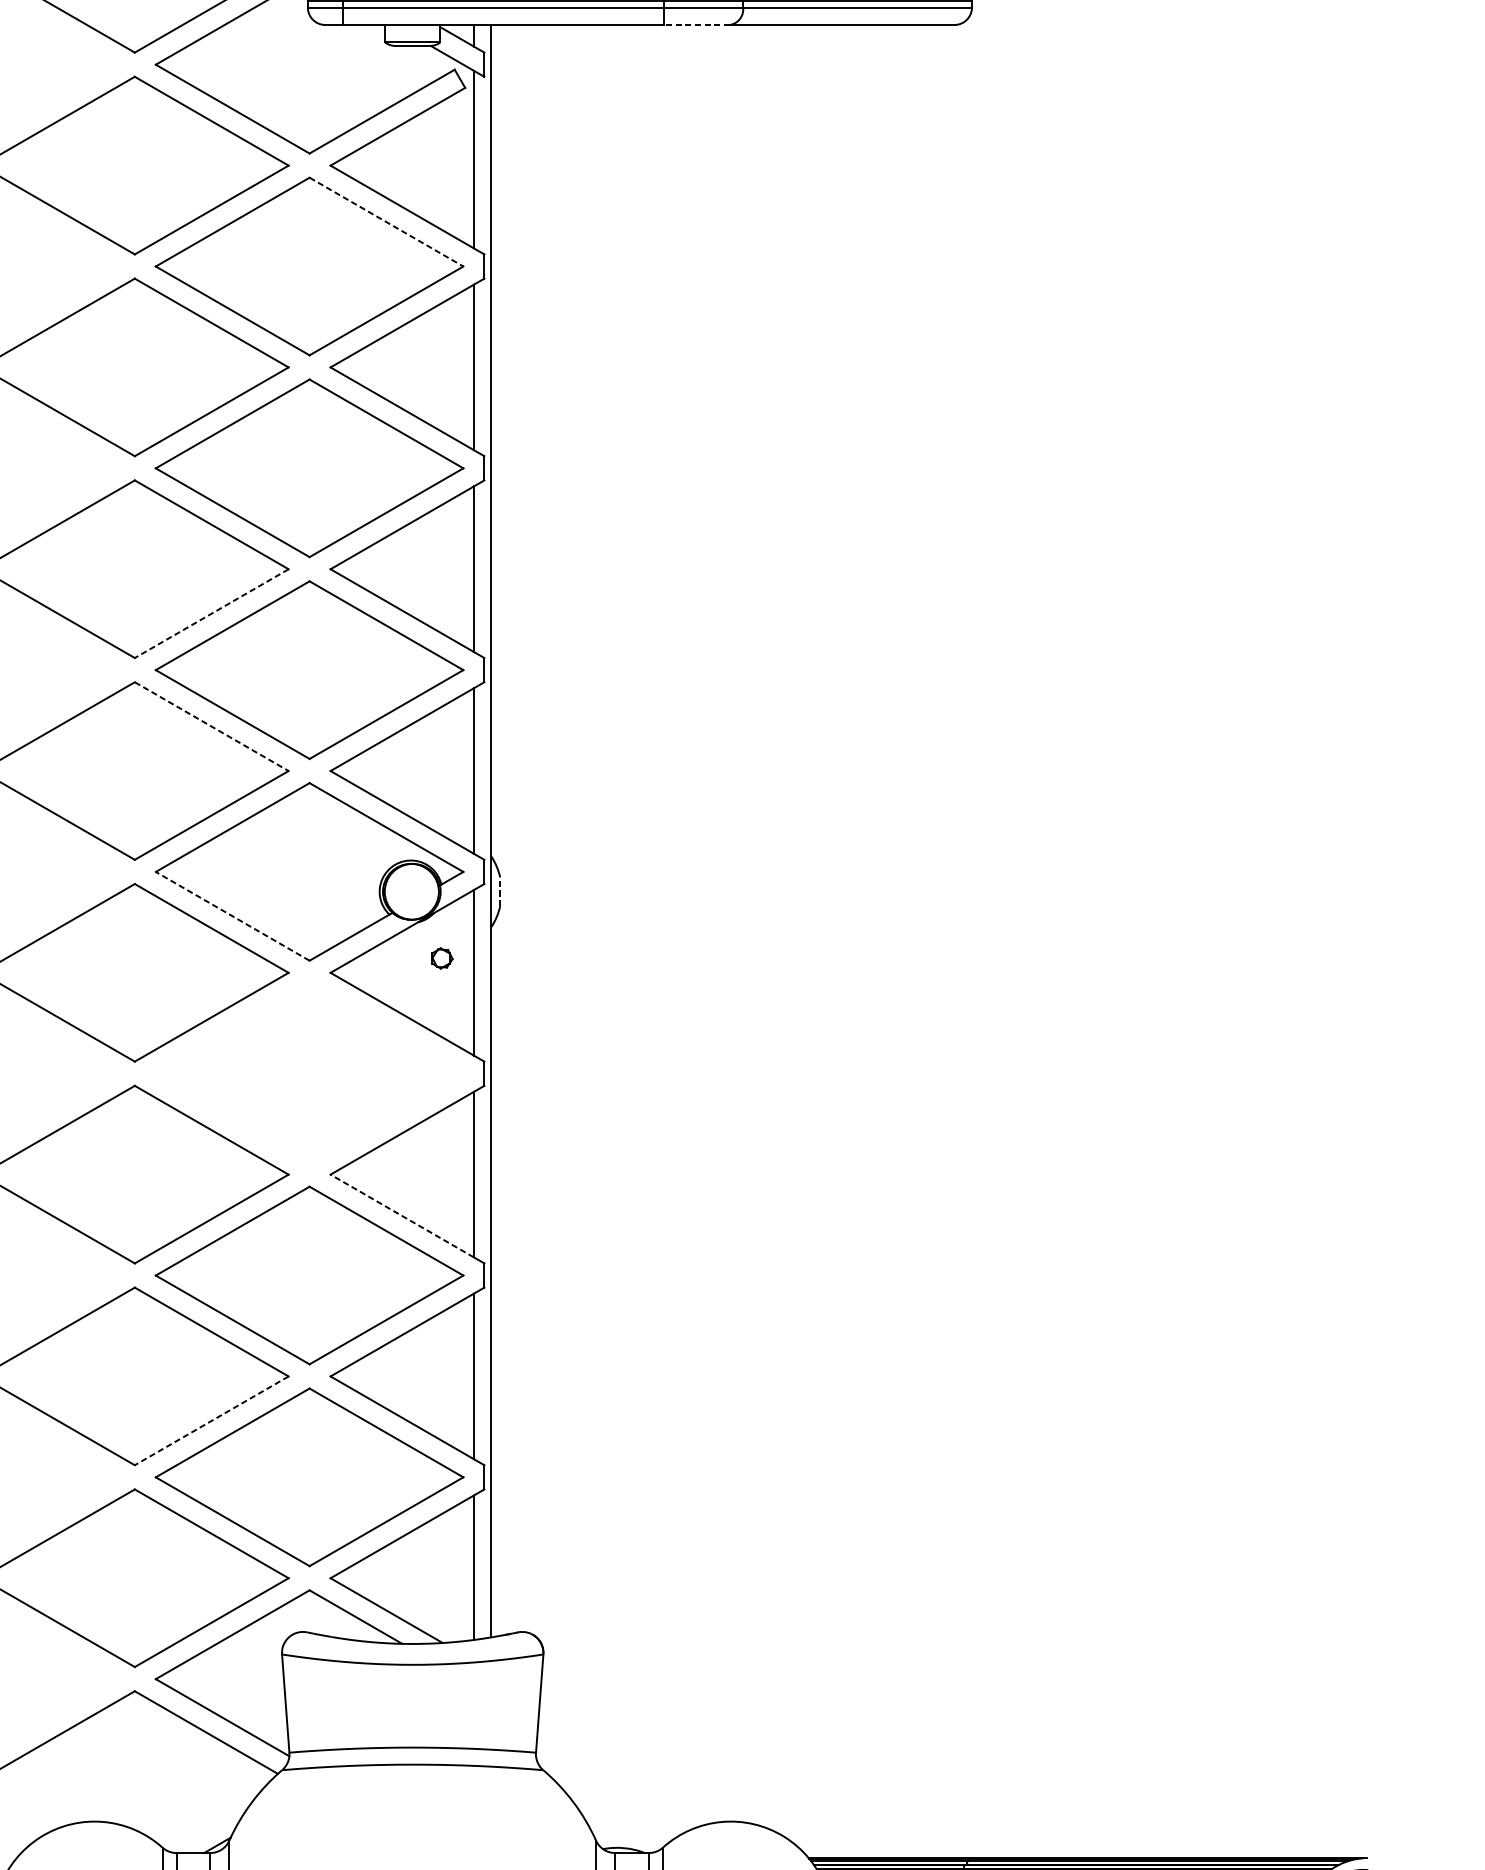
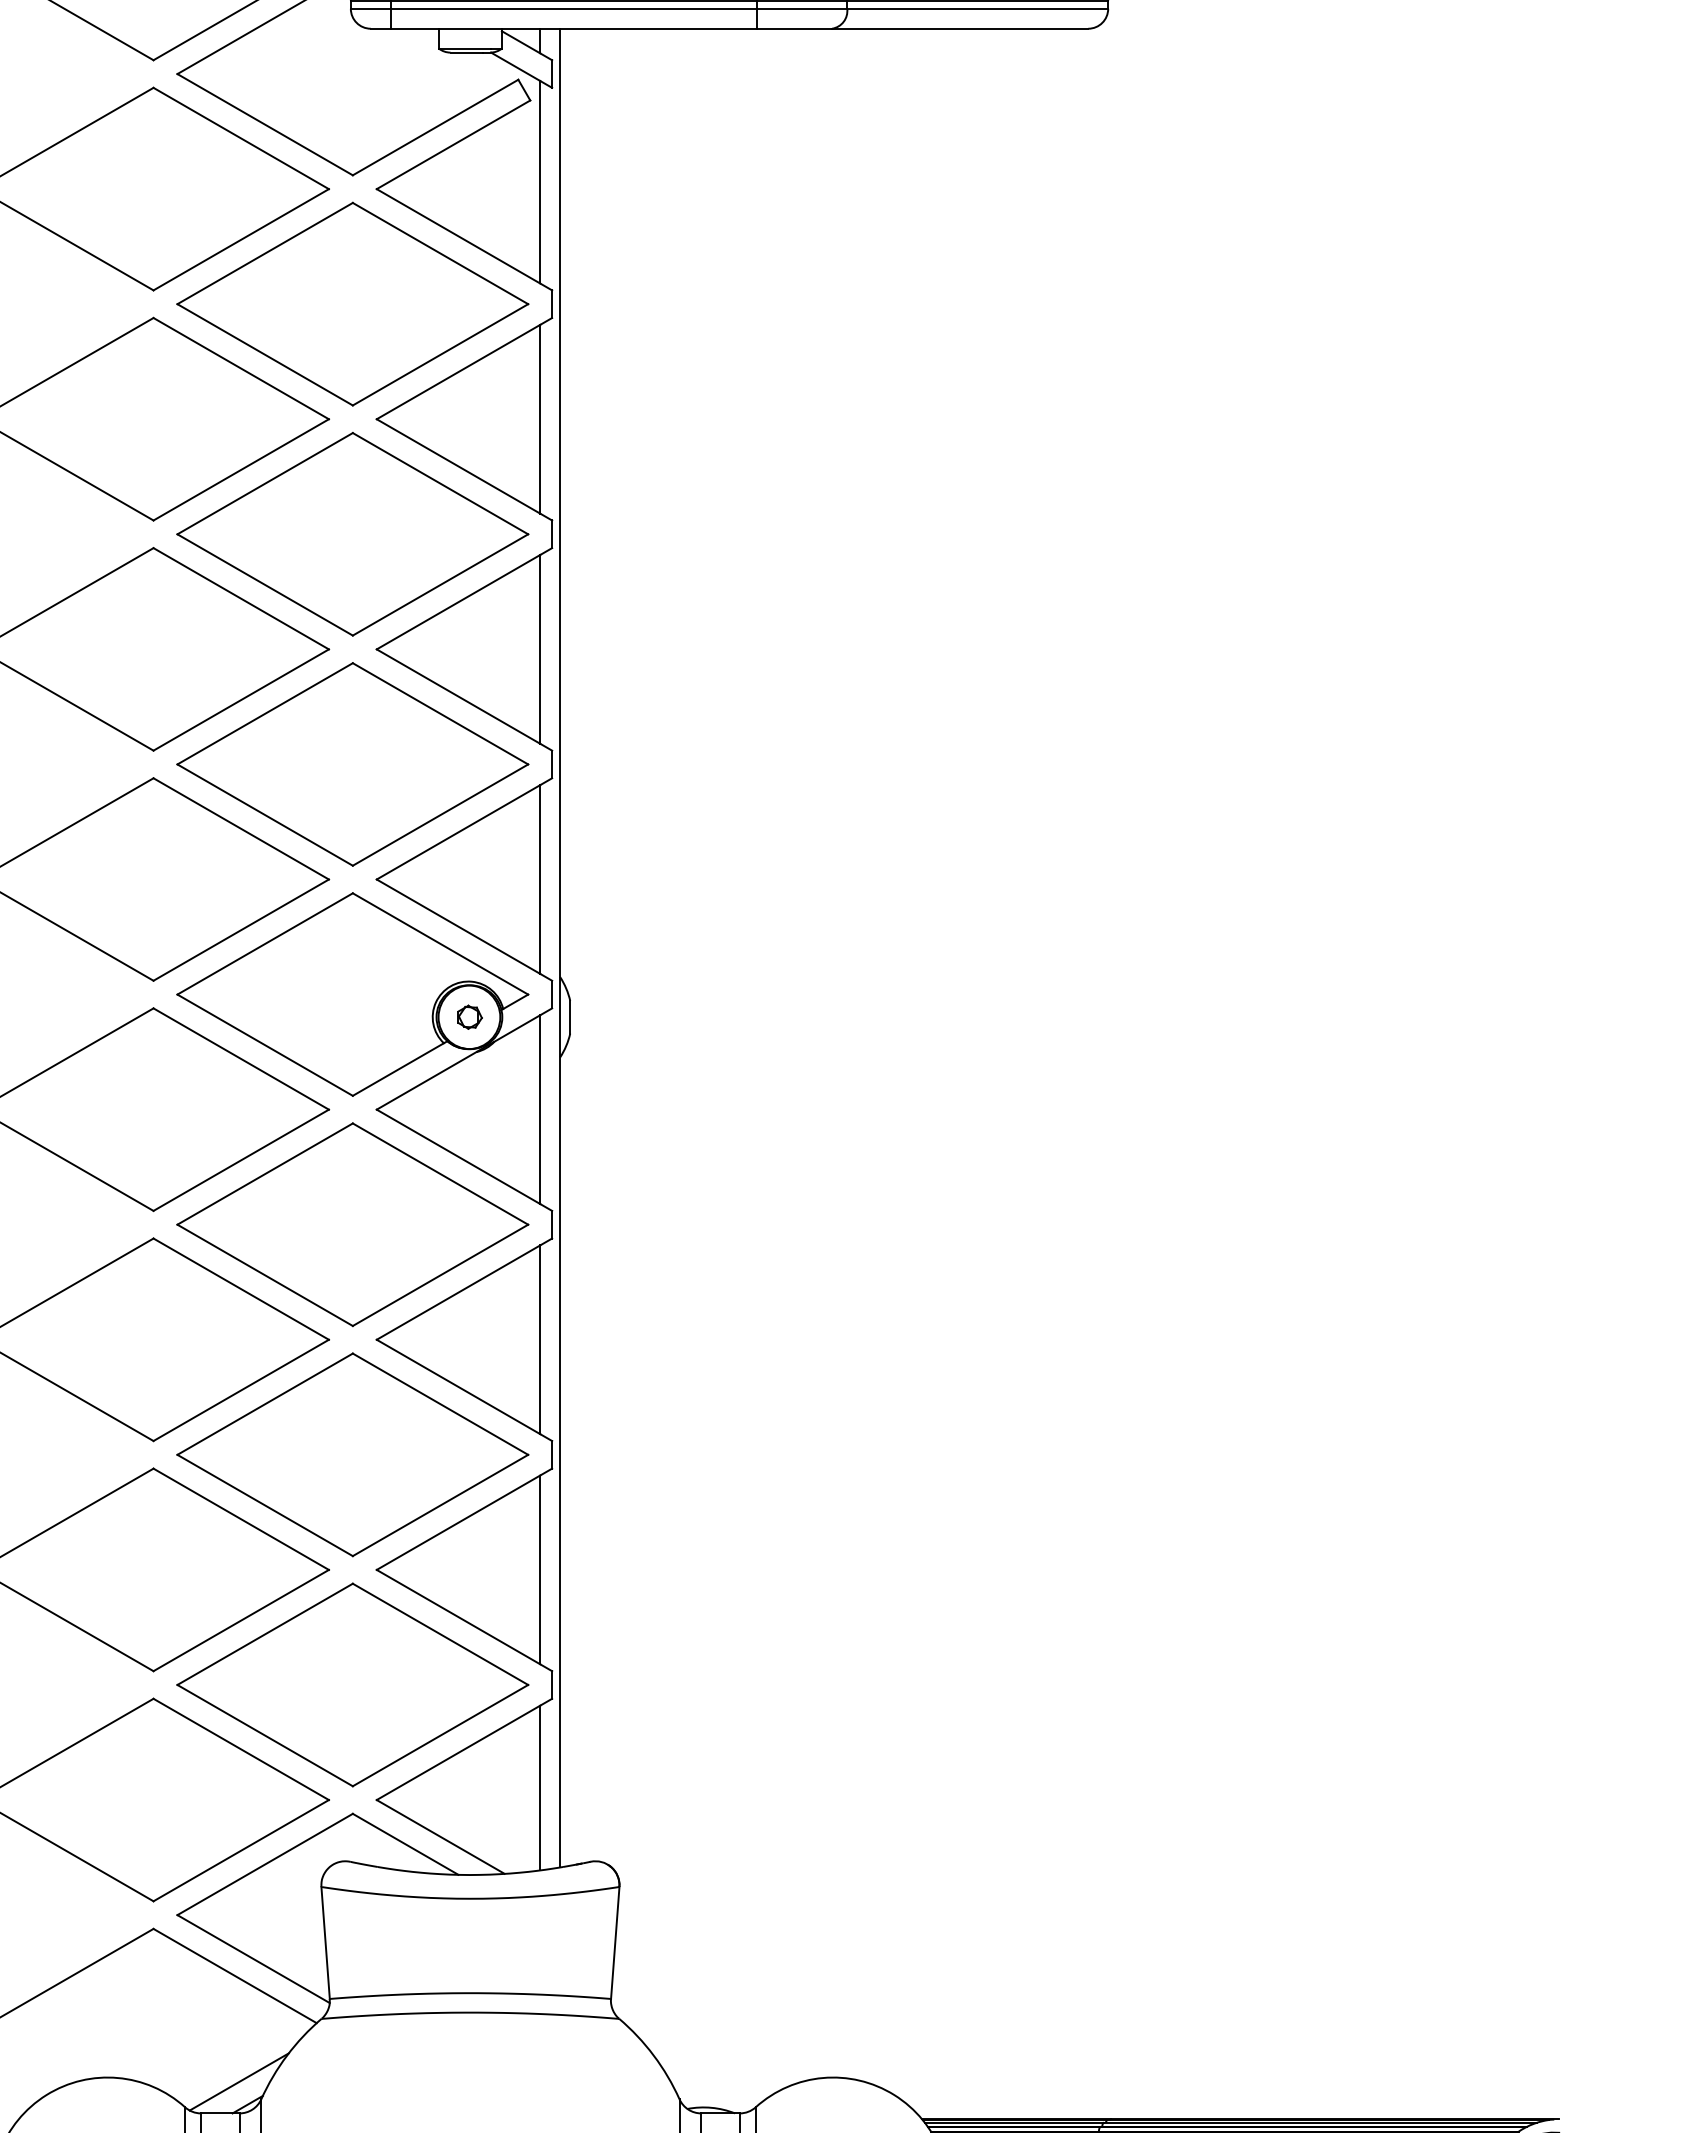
line: (696, 24) -> (794, 28), dashed -> solid
line: (386, 222) -> (440, 253), dashed -> solid
line: (211, 614) -> (240, 700), dashed -> solid
line: (211, 727) -> (241, 829), dashed -> solid
line: (500, 891) -> (570, 1016), dashed -> solid
line: (232, 915) -> (264, 1044), dashed -> solid
part: (441, 957) -> (469, 1016), moved
part: (309, 1073) -> (352, 1224), added
line: (402, 1215) -> (458, 1386), dashed -> solid
line: (211, 1420) -> (240, 1620), dashed -> solid
line: (209, 1825) -> (238, 2081), added

